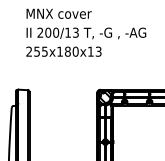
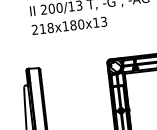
text: (40, 51) -> (46, 28), 255x180x13 -> 218x180x13

